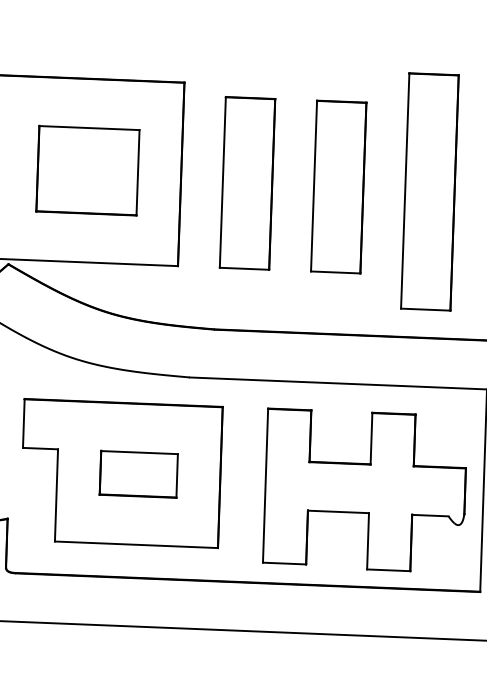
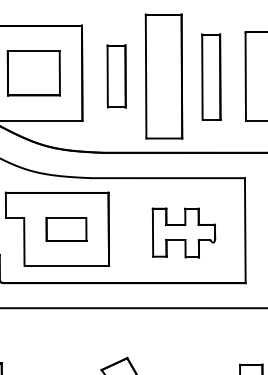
part: (247, 183) -> (116, 76), size x0.7
part: (337, 186) -> (163, 76), size x1.4
part: (430, 192) -> (211, 77), size x0.7
part: (364, 489) -> (183, 232), size x0.6

